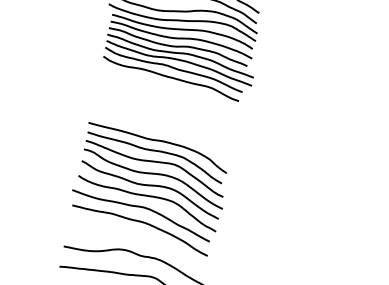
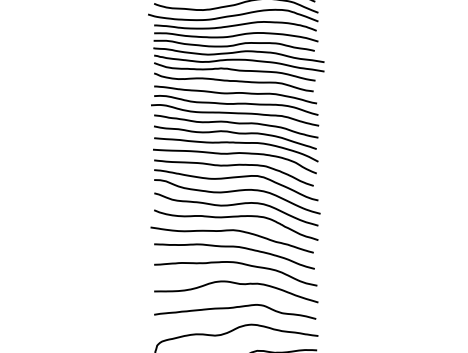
part: (165, 114) -> (235, 123), added
curve: (139, 236) -> (235, 263), added

